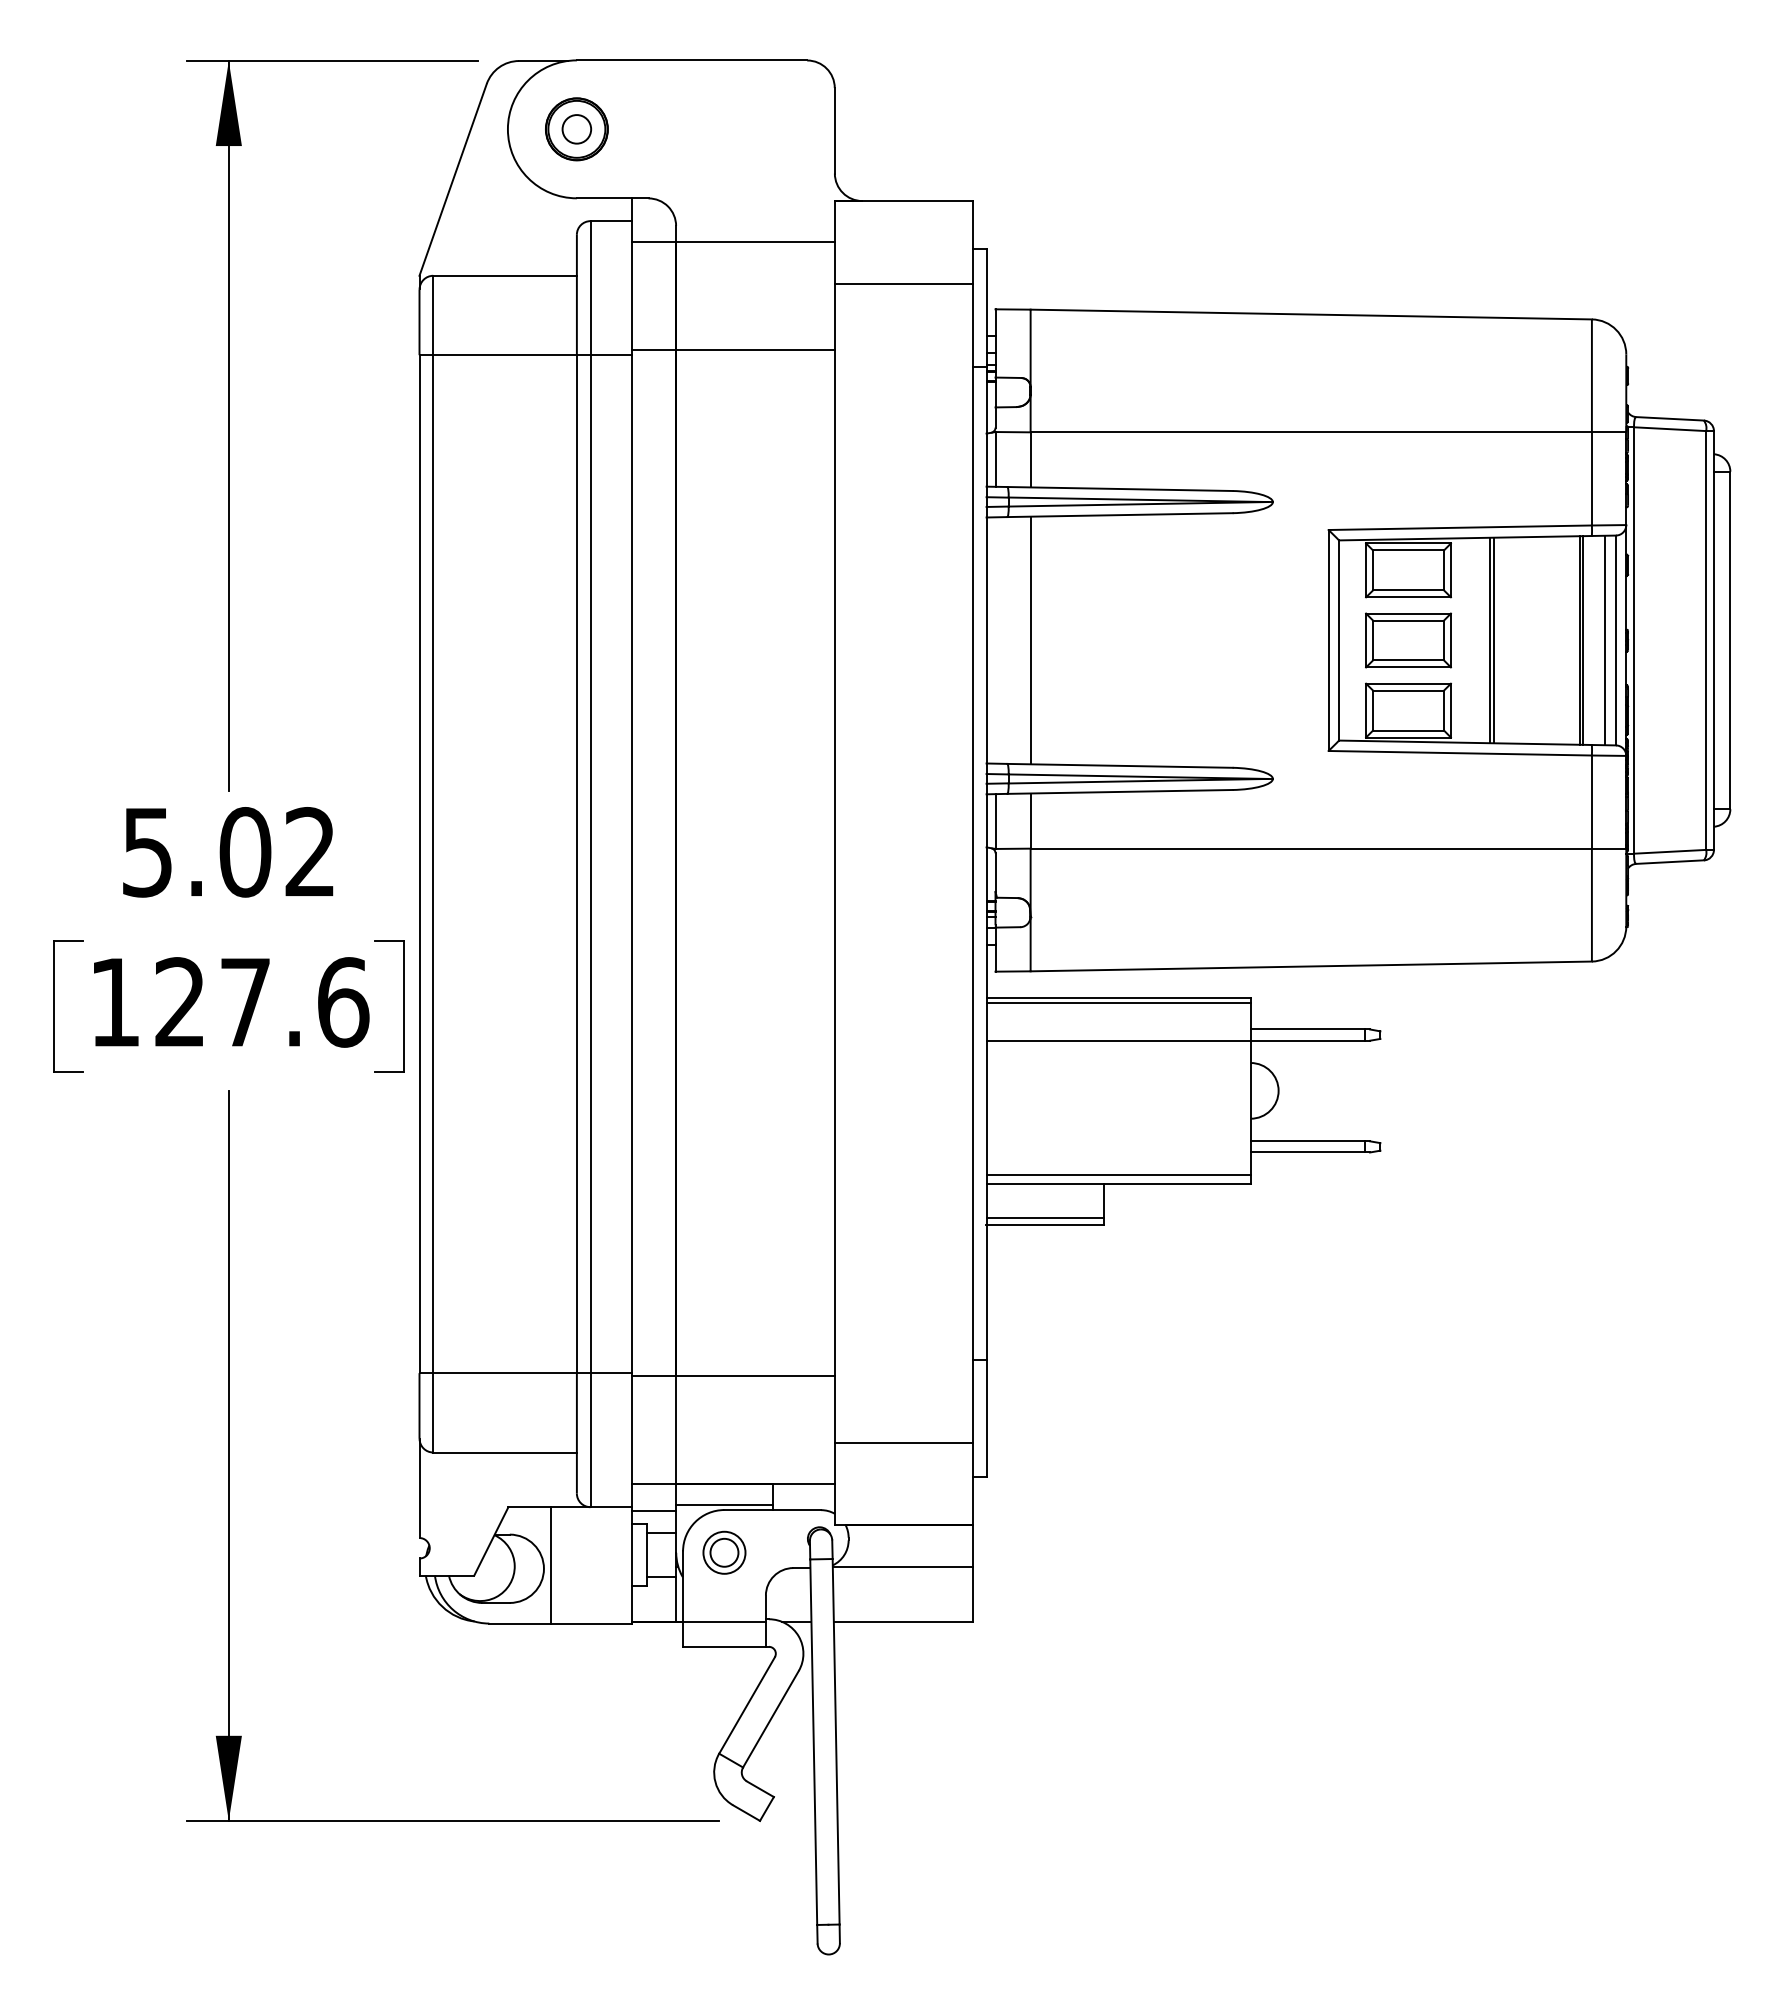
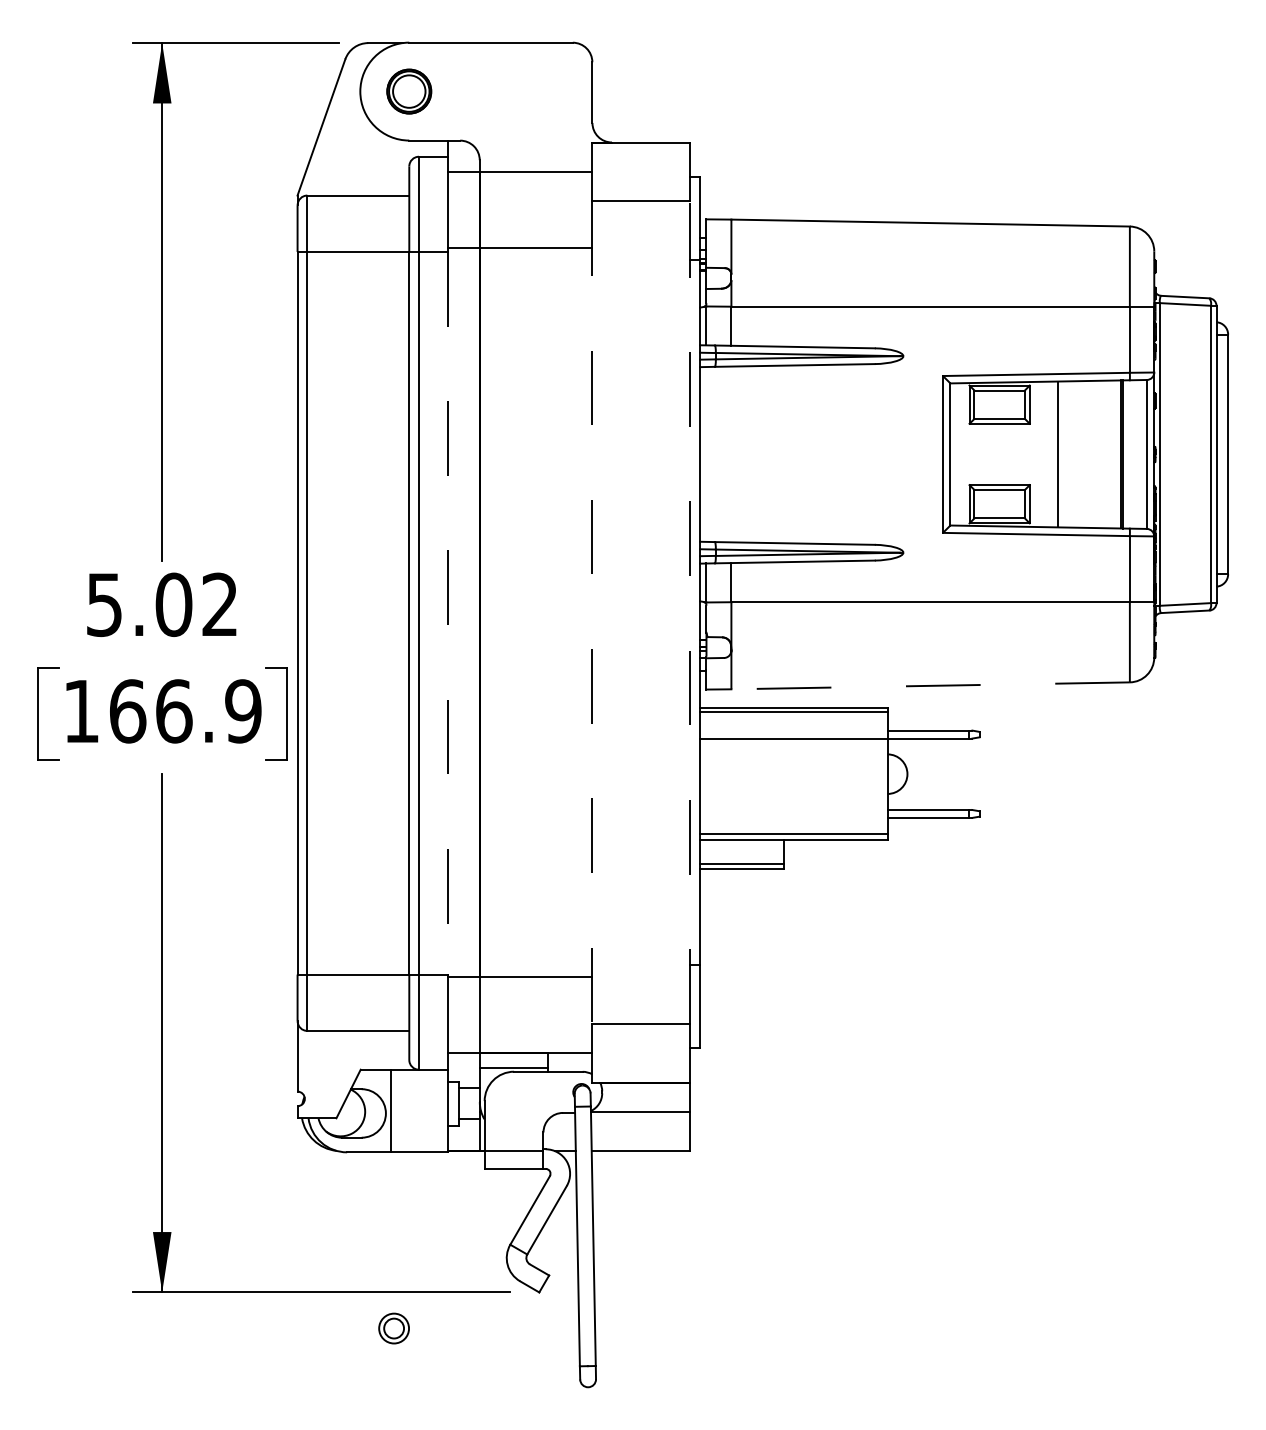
circle: (576, 129) -> (409, 91), size x1.6
line: (1030, 640) -> (731, 454), removed
part: (1408, 640) -> (999, 454), removed
line: (1494, 640) -> (1060, 454), removed
line: (1605, 640) -> (1139, 454), removed
line: (972, 862) -> (690, 612), solid -> dashed
line: (834, 863) -> (592, 612), solid -> dashed
line: (631, 864) -> (448, 613), solid -> dashed
line: (1311, 966) -> (930, 685), solid -> dashed
text: (262, 1002) -> (186, 711), 127.6 -> 166.9
line: (653, 1511) -> (463, 1072), removed
part: (724, 1552) -> (394, 1328), moved

